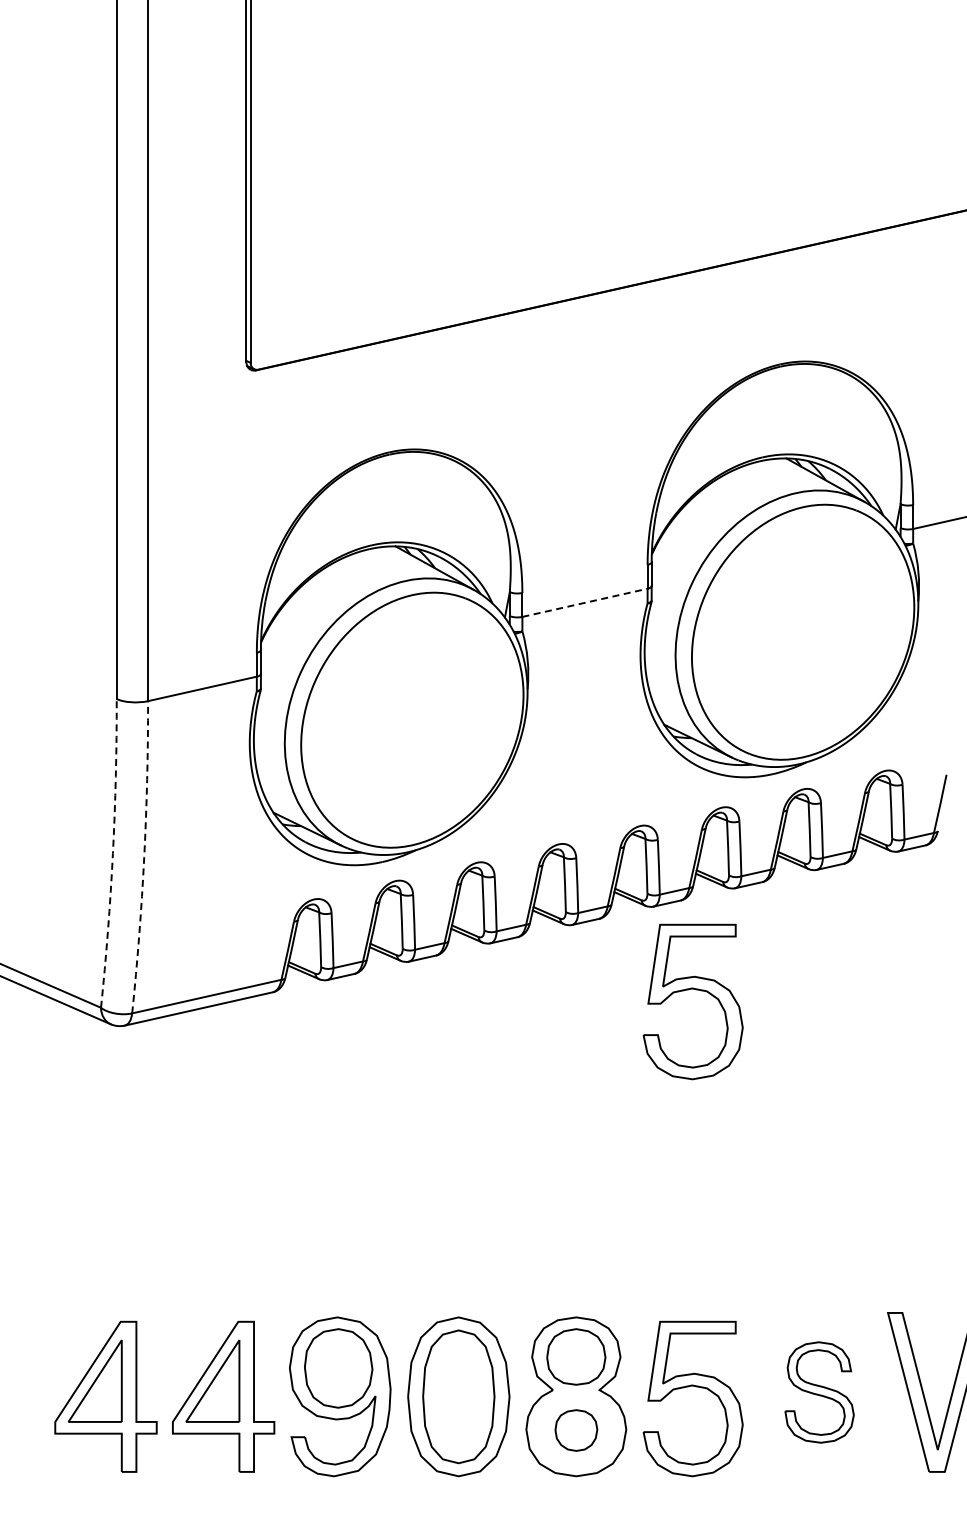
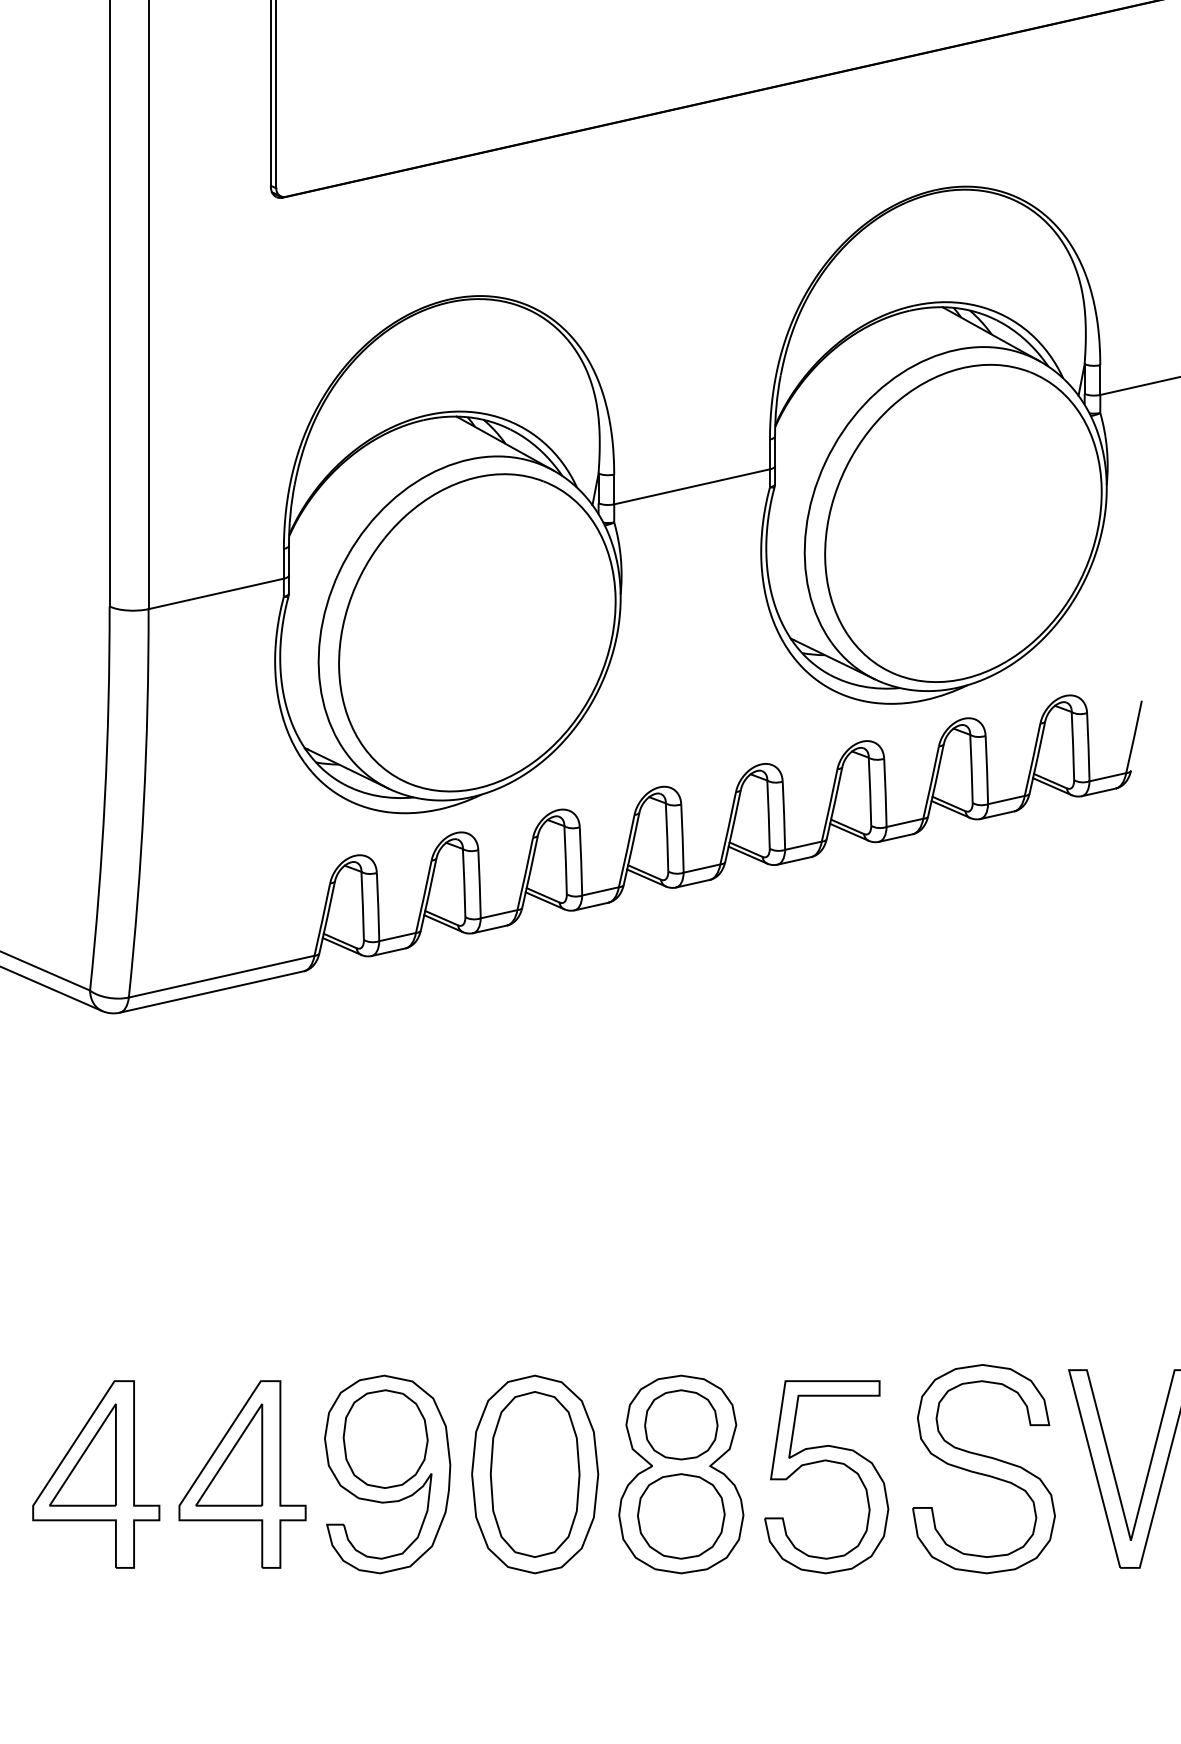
line: (585, 602) -> (692, 486), dashed -> solid
arc: (112, 853) -> (104, 798), dashed -> solid
arc: (144, 857) -> (144, 803), dashed -> solid
part: (688, 990) -> (820, 969), removed
part: (819, 1392) -> (983, 1469), size x1.67
part: (576, 1430) -> (681, 1516), size x1.67

